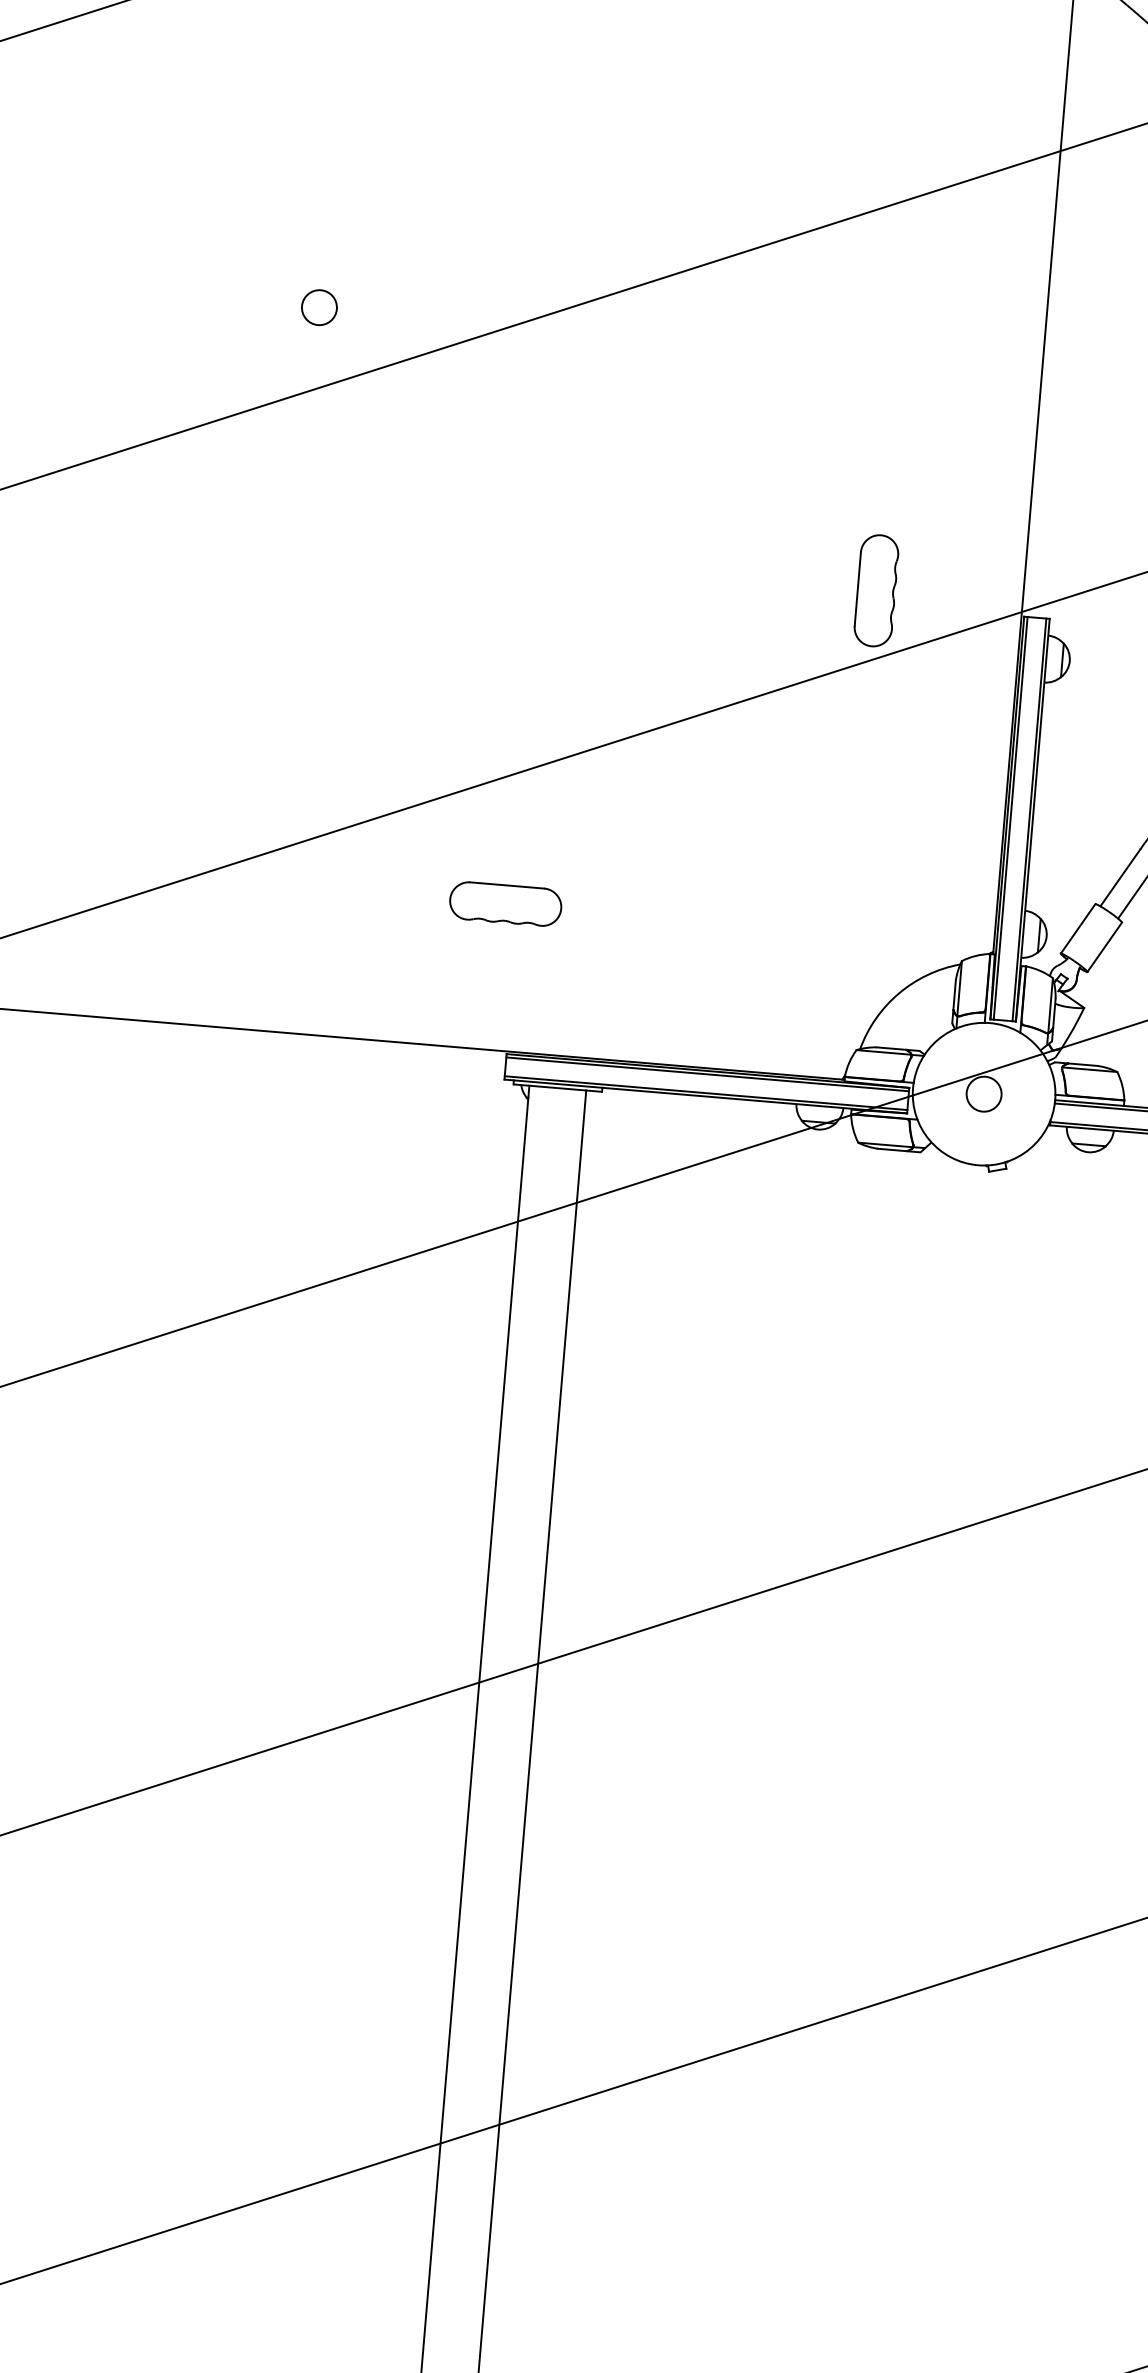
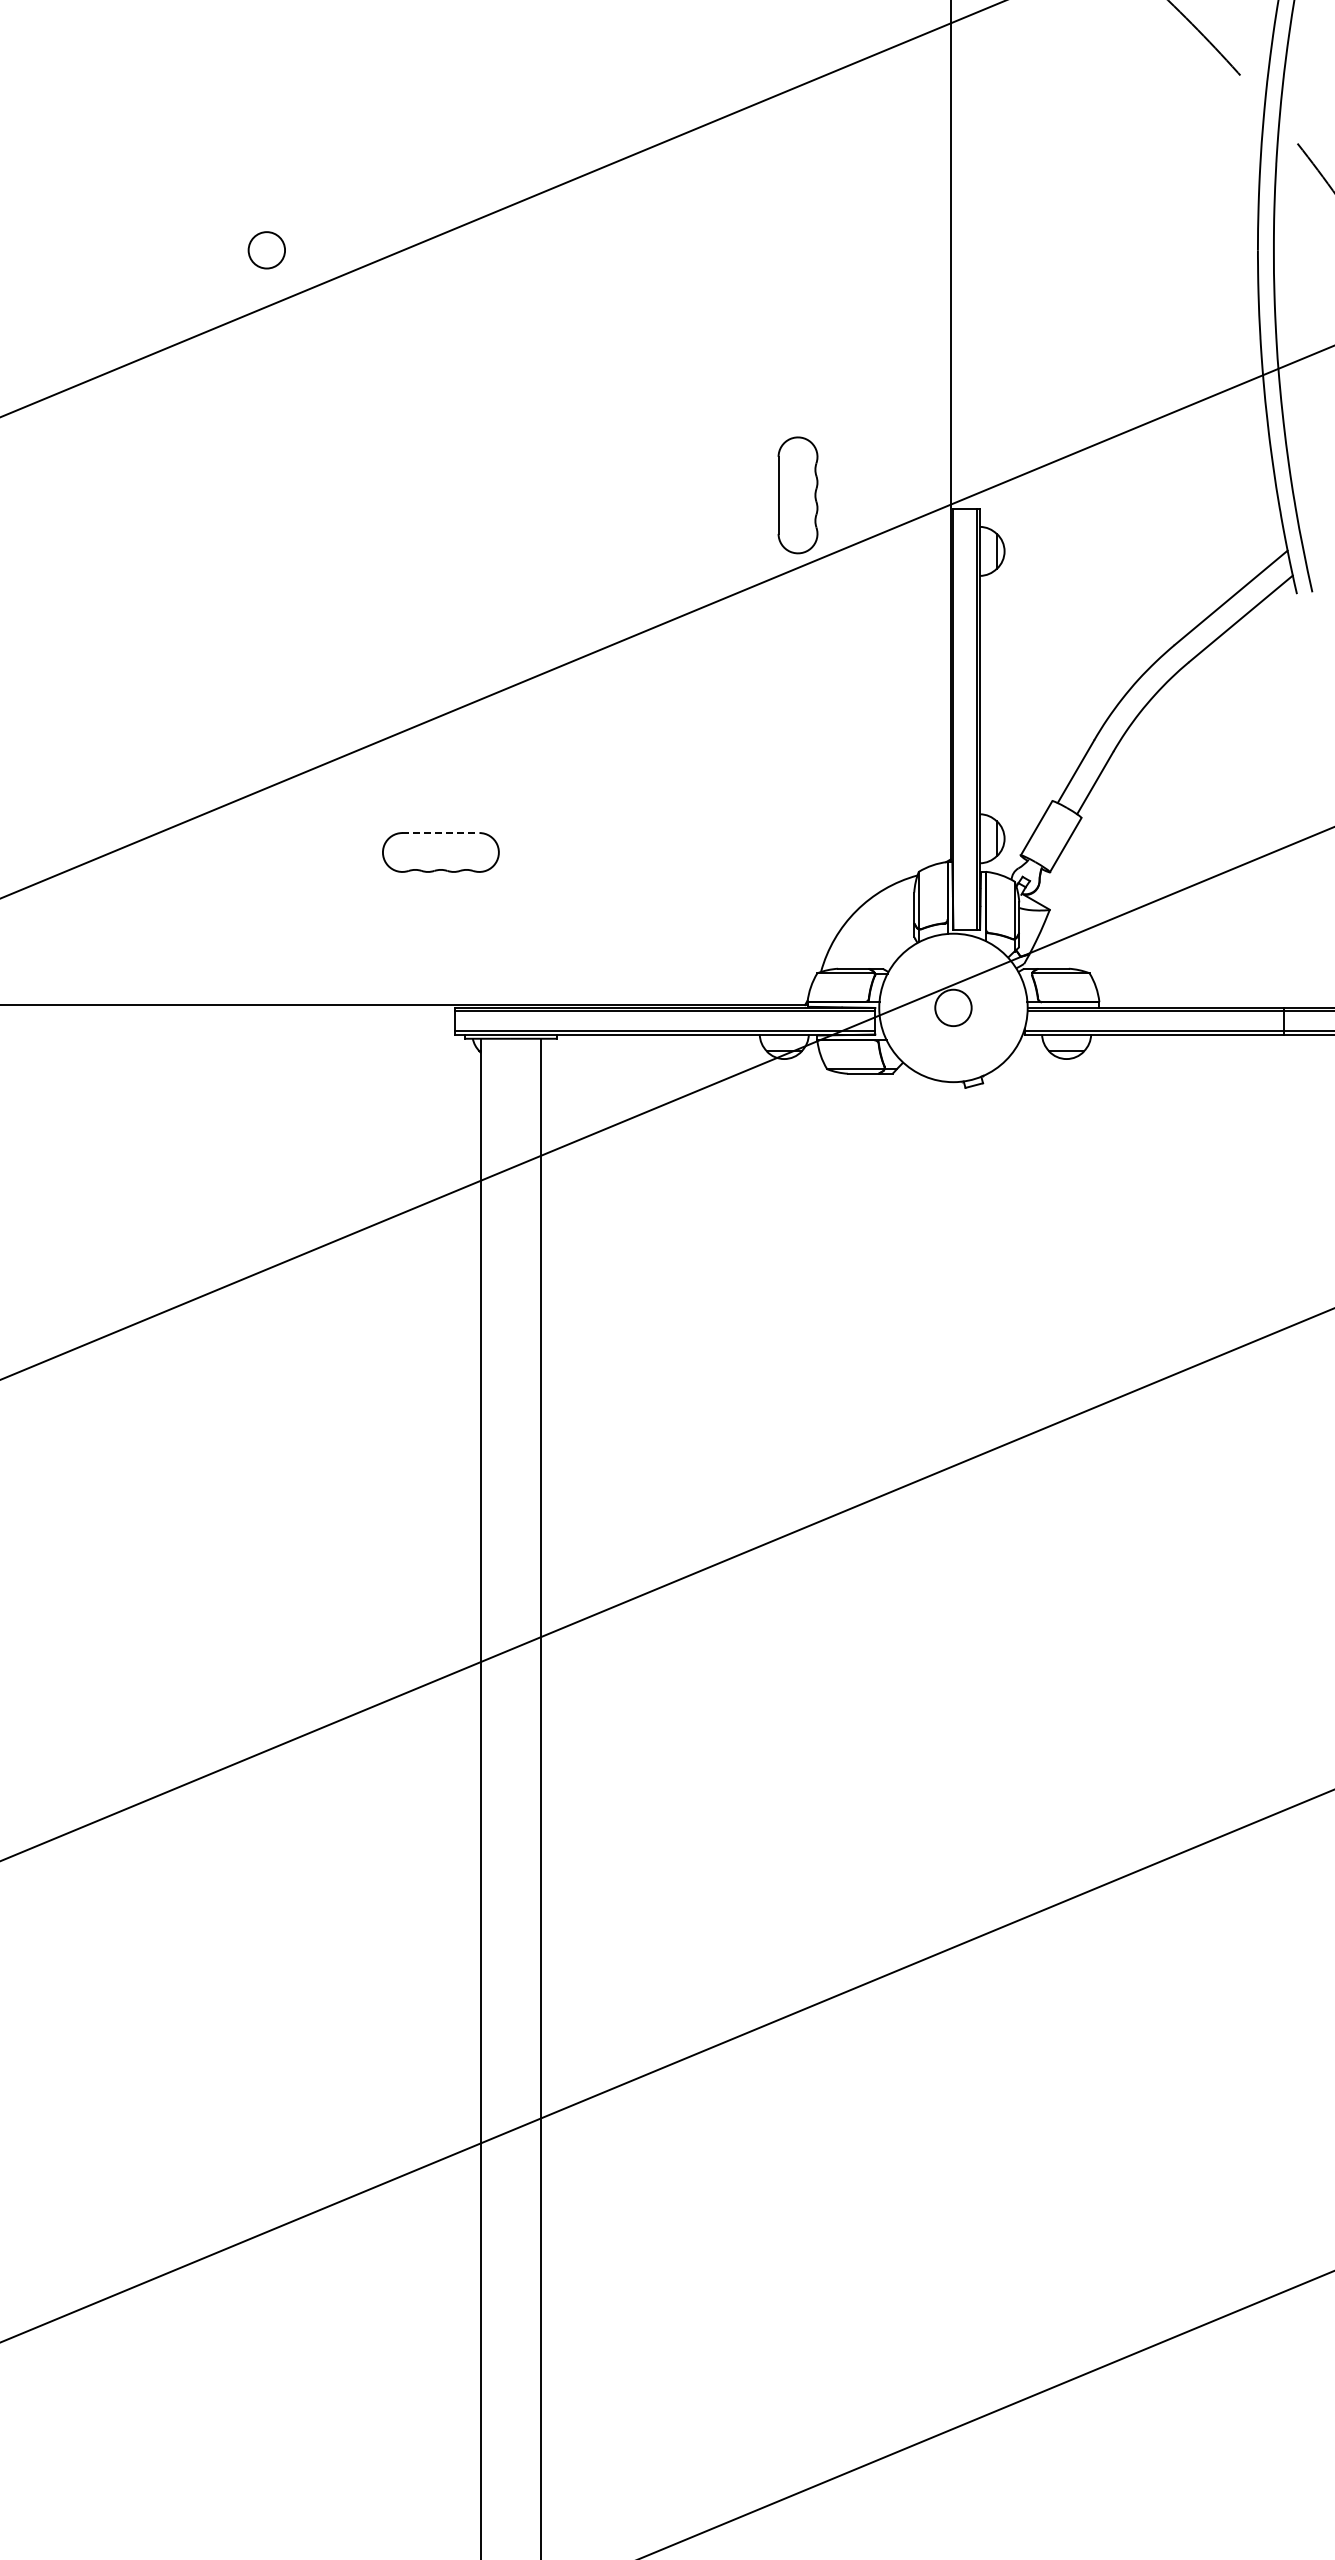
circle: (319, 307) -> (266, 250), moved
line: (1010, 818) -> (956, 719), removed
line: (506, 885) -> (440, 833), solid -> dashed

